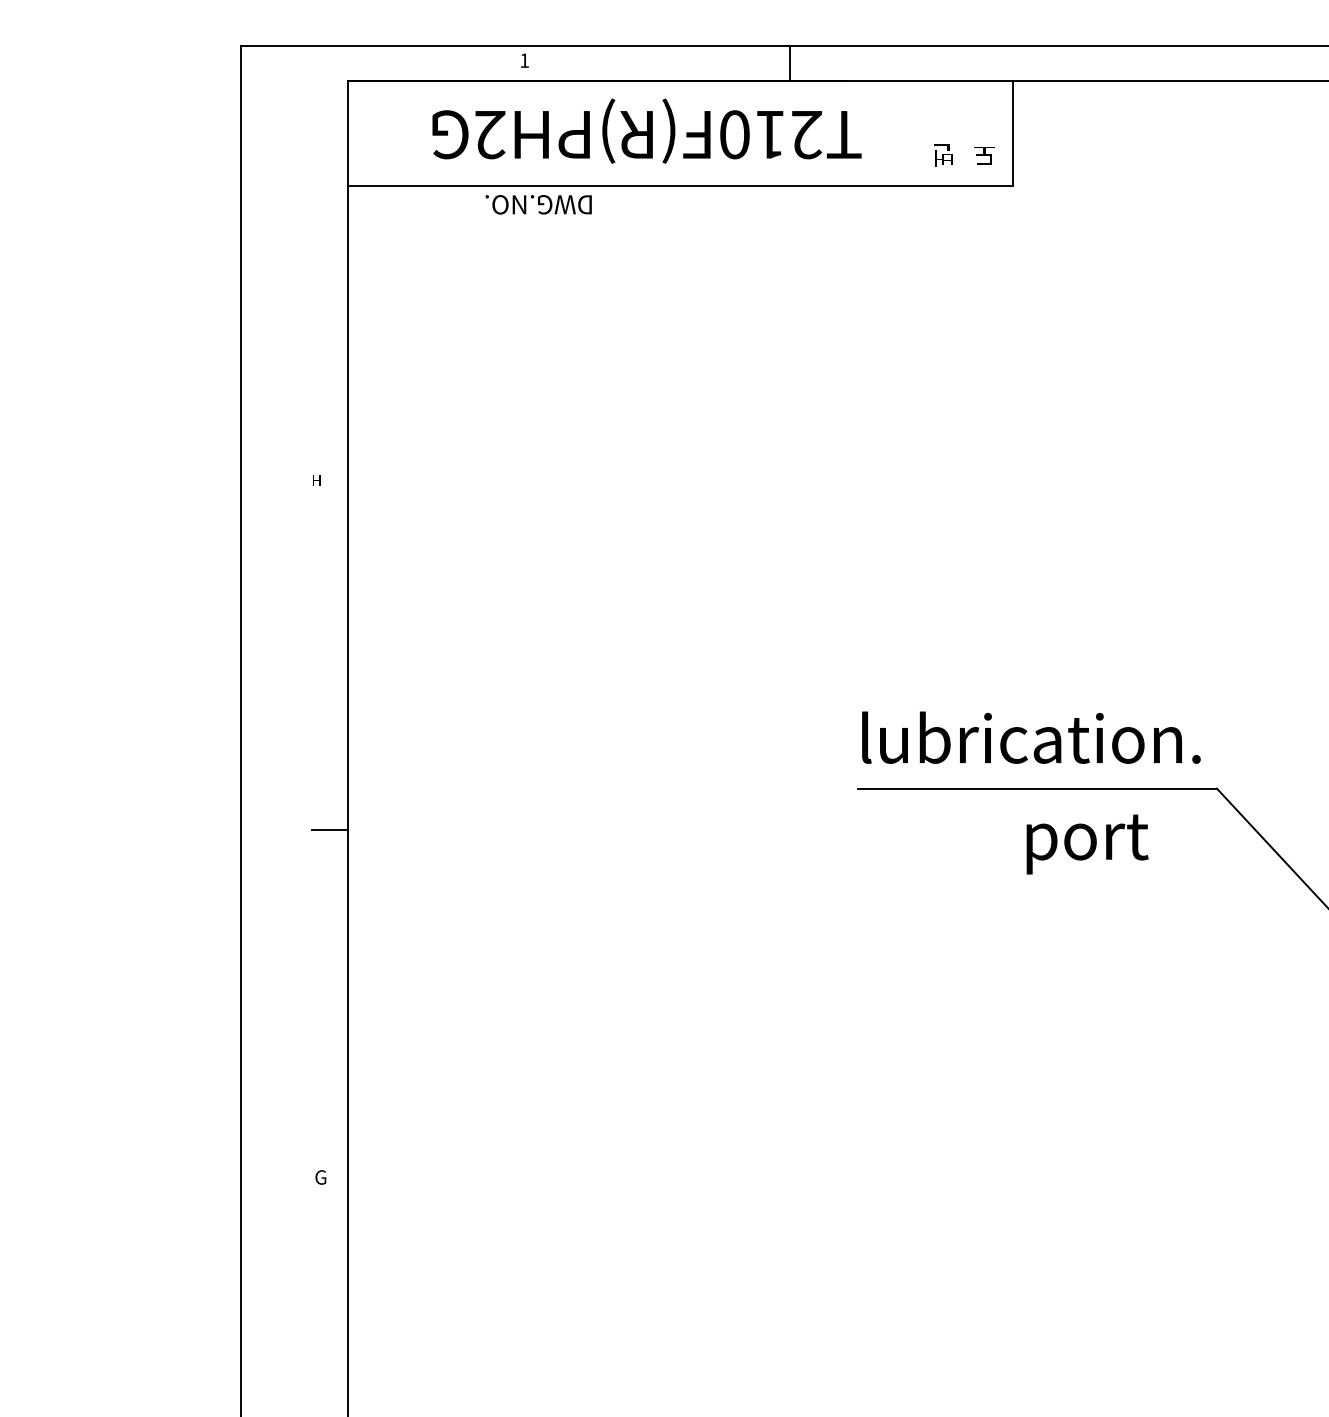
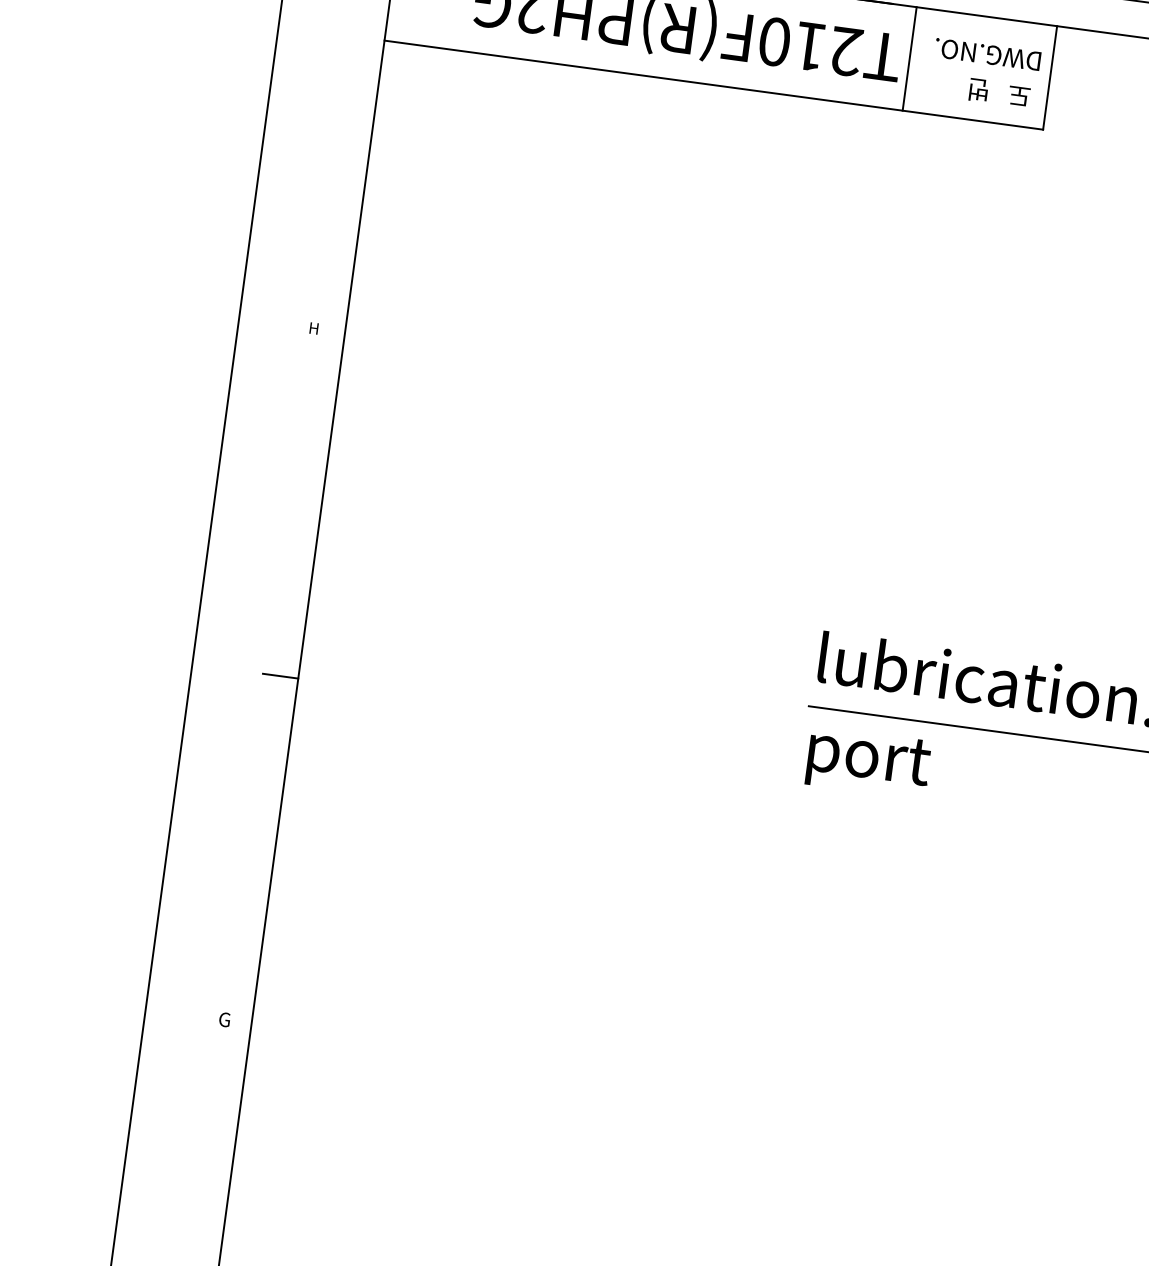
line: (870, 133) -> (909, 58), added
text: (538, 204) -> (987, 54), moved
text: (1087, 844) -> (868, 762), moved

